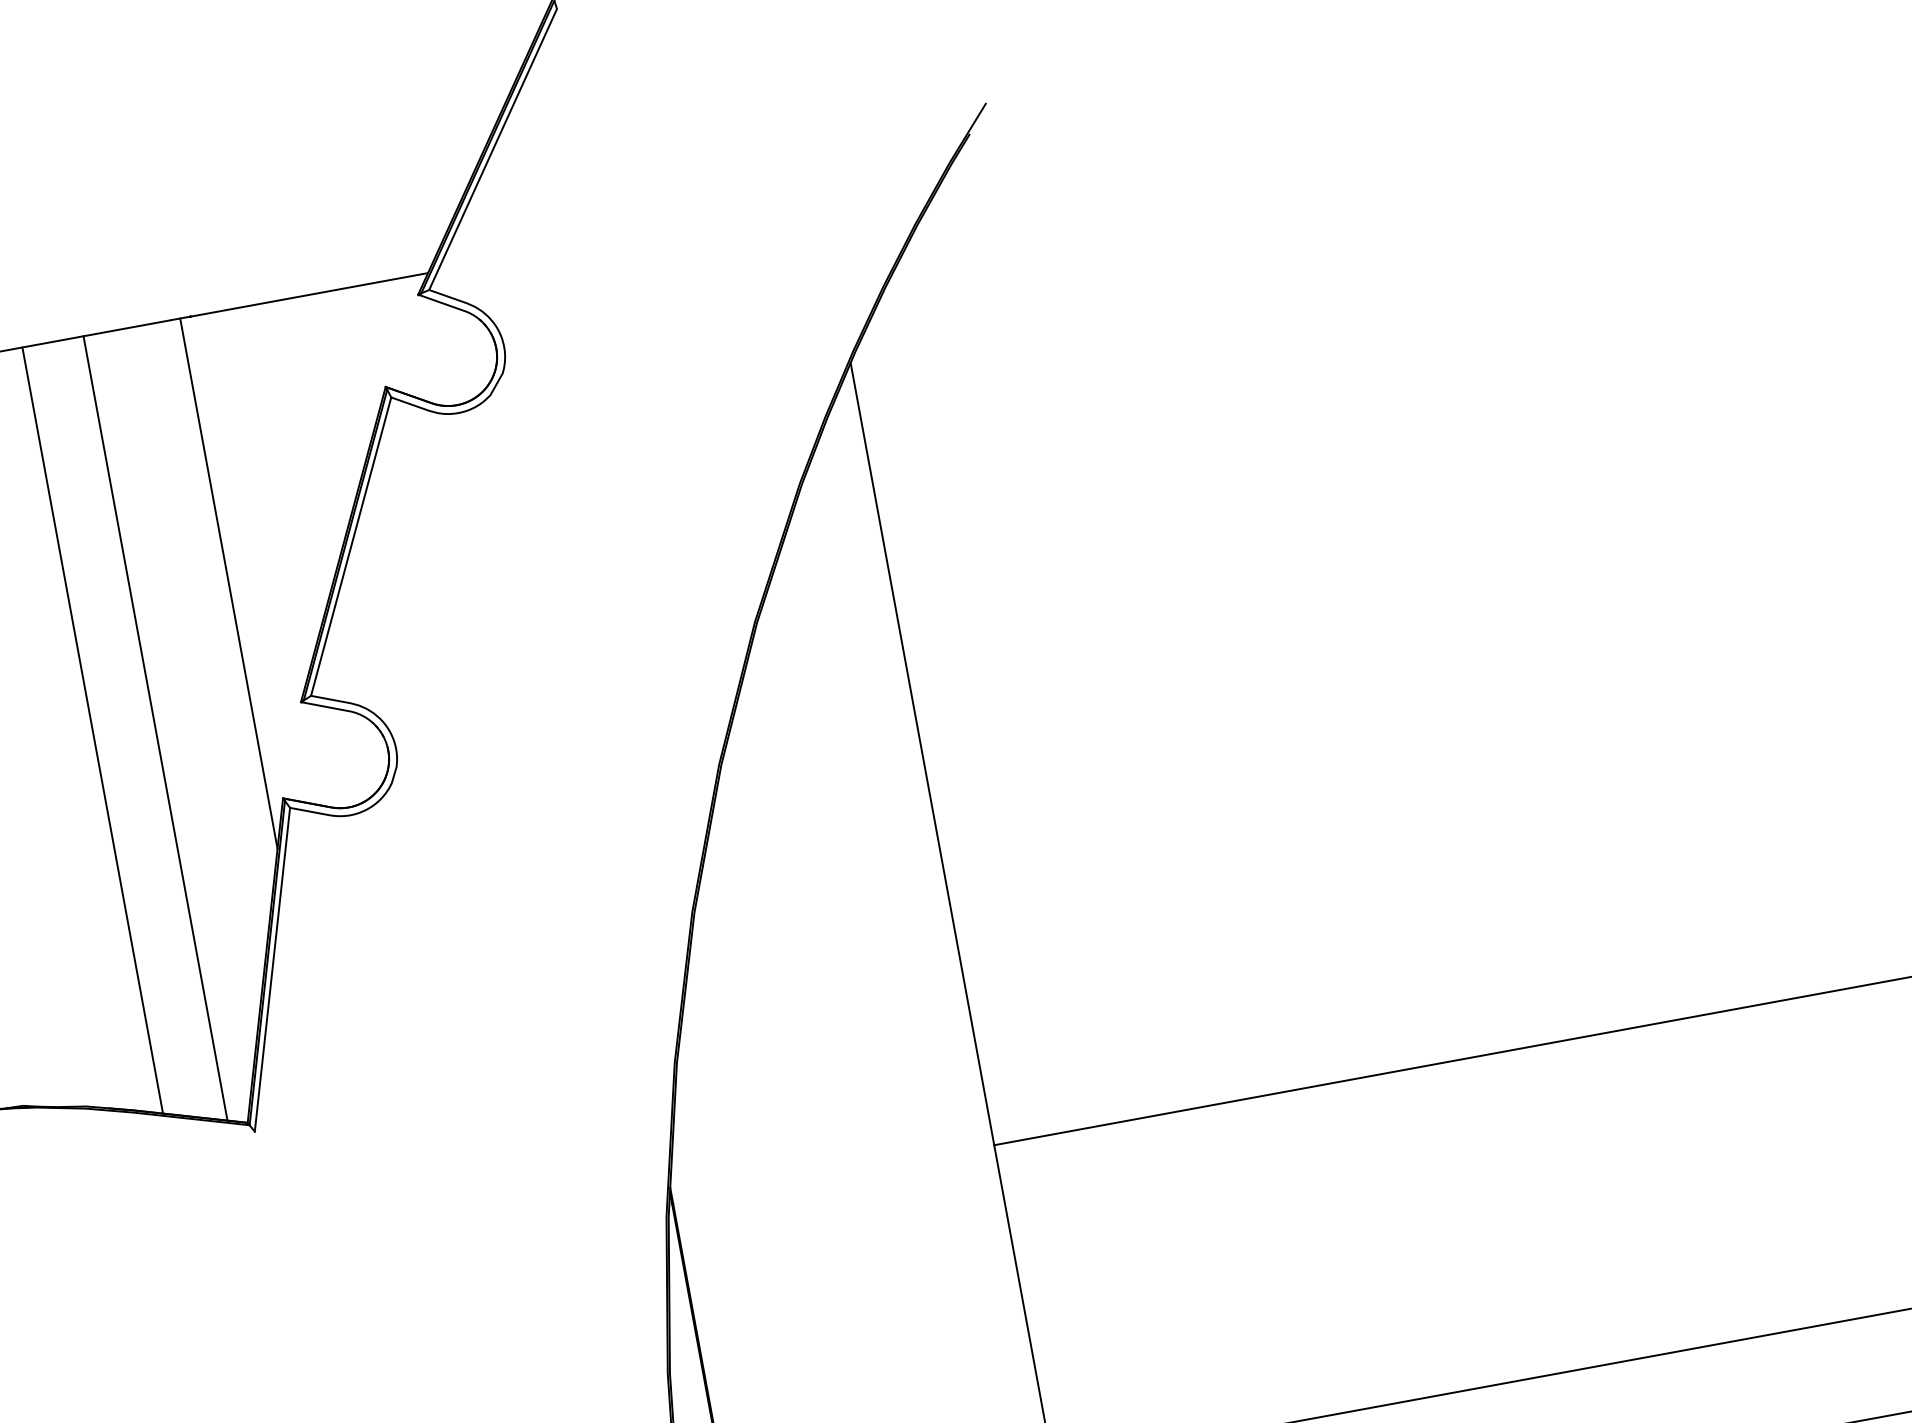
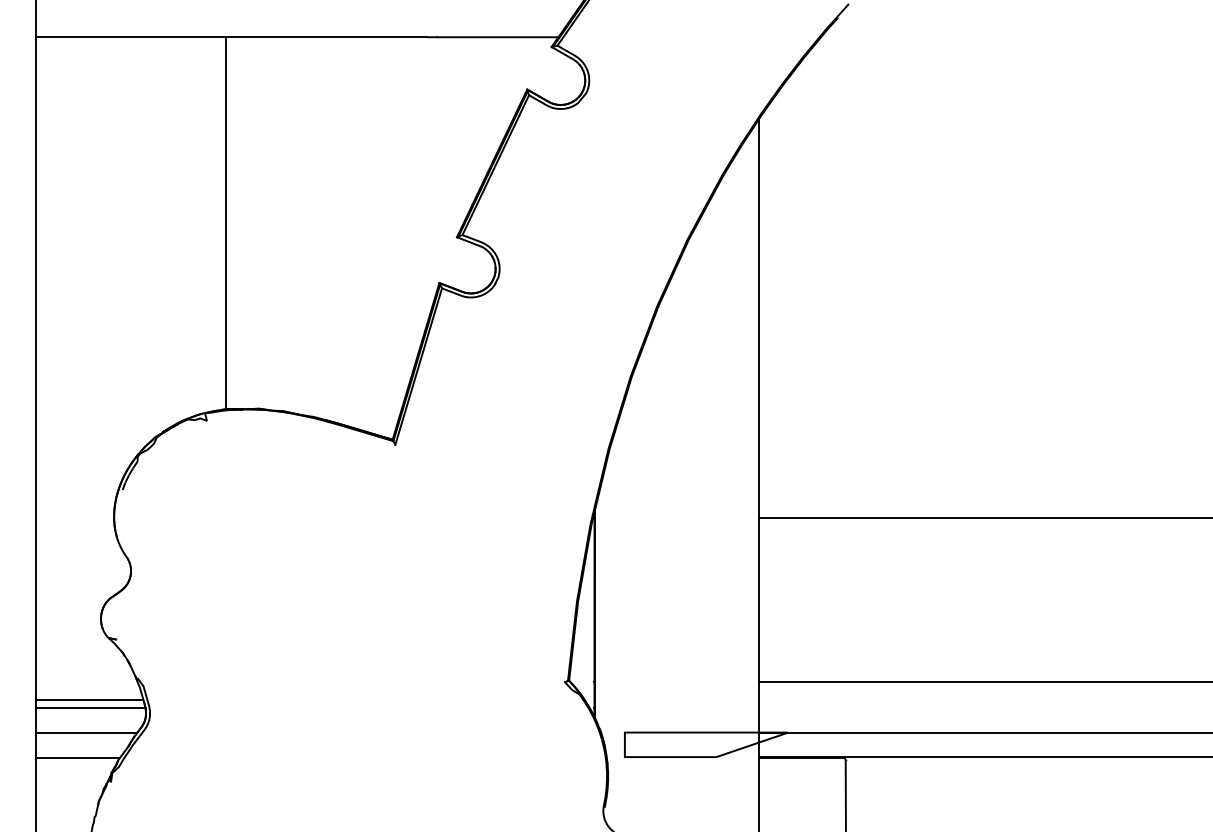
line: (229, 583) -> (432, 172), removed
line: (154, 727) -> (382, 236), removed
line: (92, 730) -> (351, 232), removed

